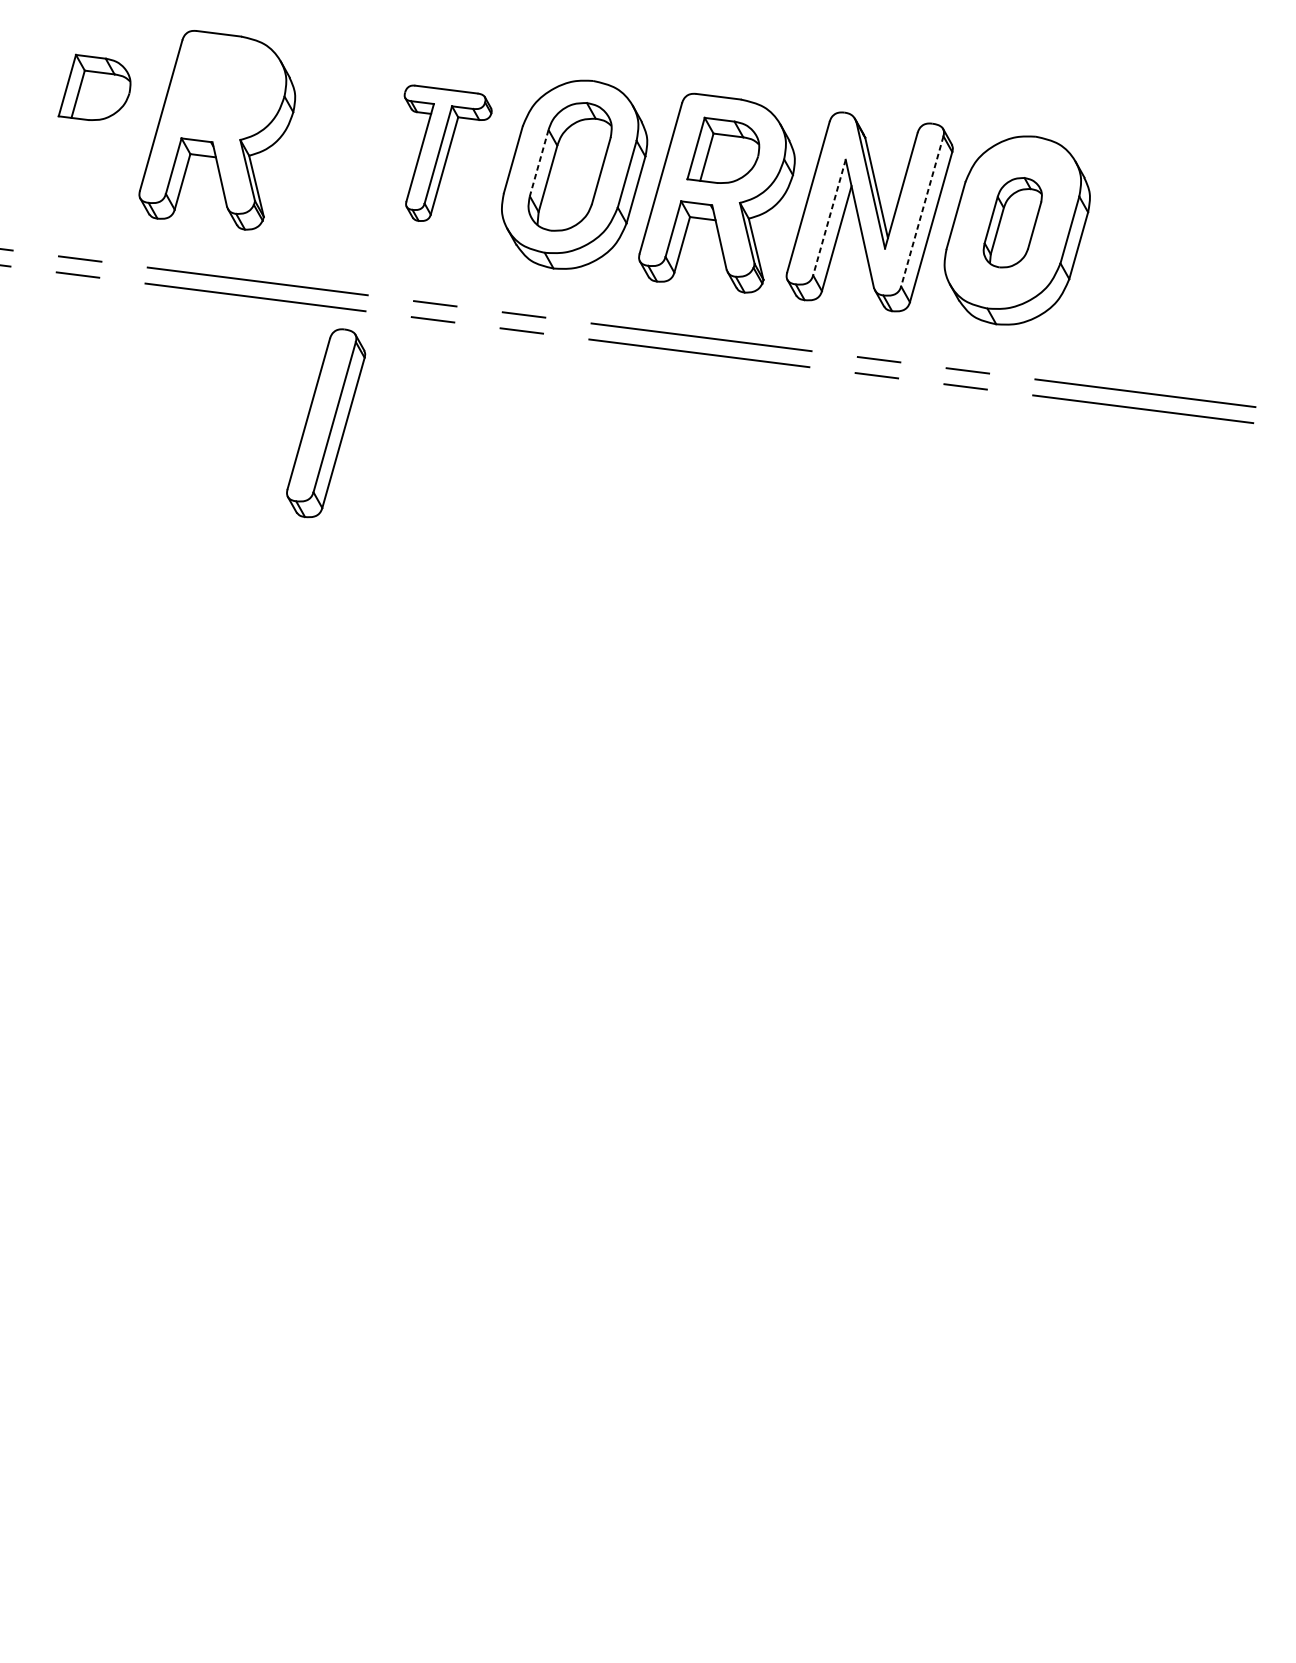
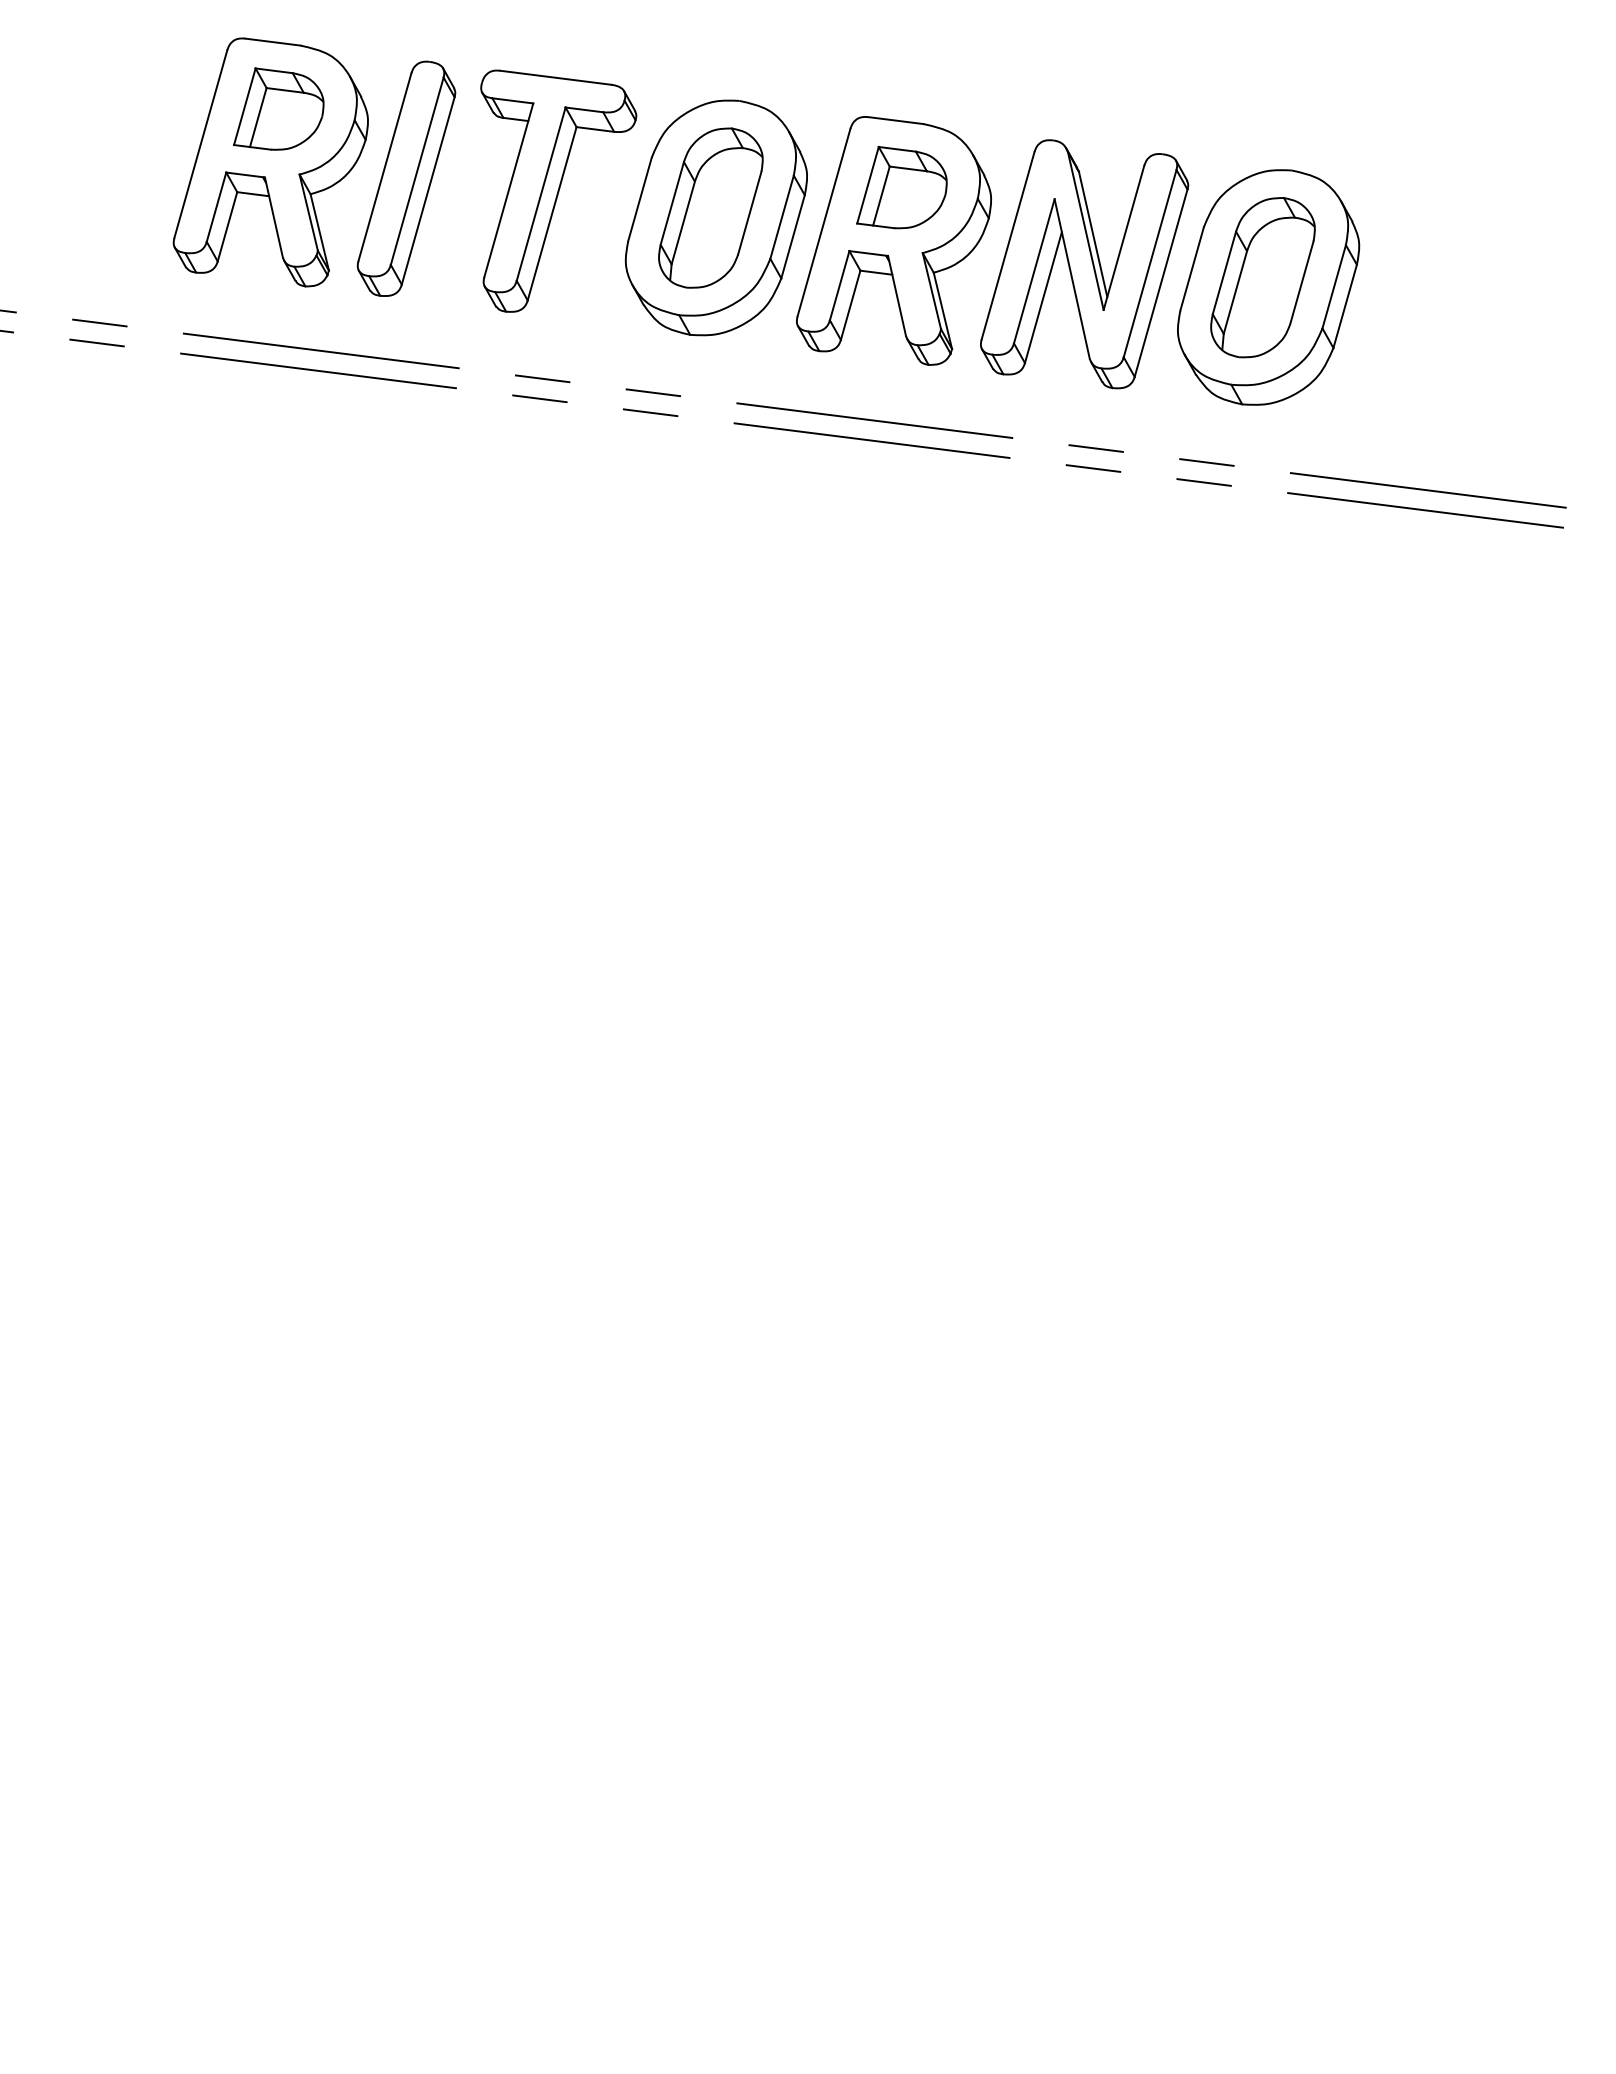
part: (94, 87) -> (278, 108), moved
part: (447, 152) -> (558, 190), size x1.43
line: (539, 163) -> (672, 203), dashed -> solid
line: (922, 212) -> (1150, 264), dashed -> solid
line: (829, 217) -> (1034, 271), dashed -> solid
part: (1012, 222) -> (1262, 277), size x1.43
part: (326, 422) -> (406, 178), moved

